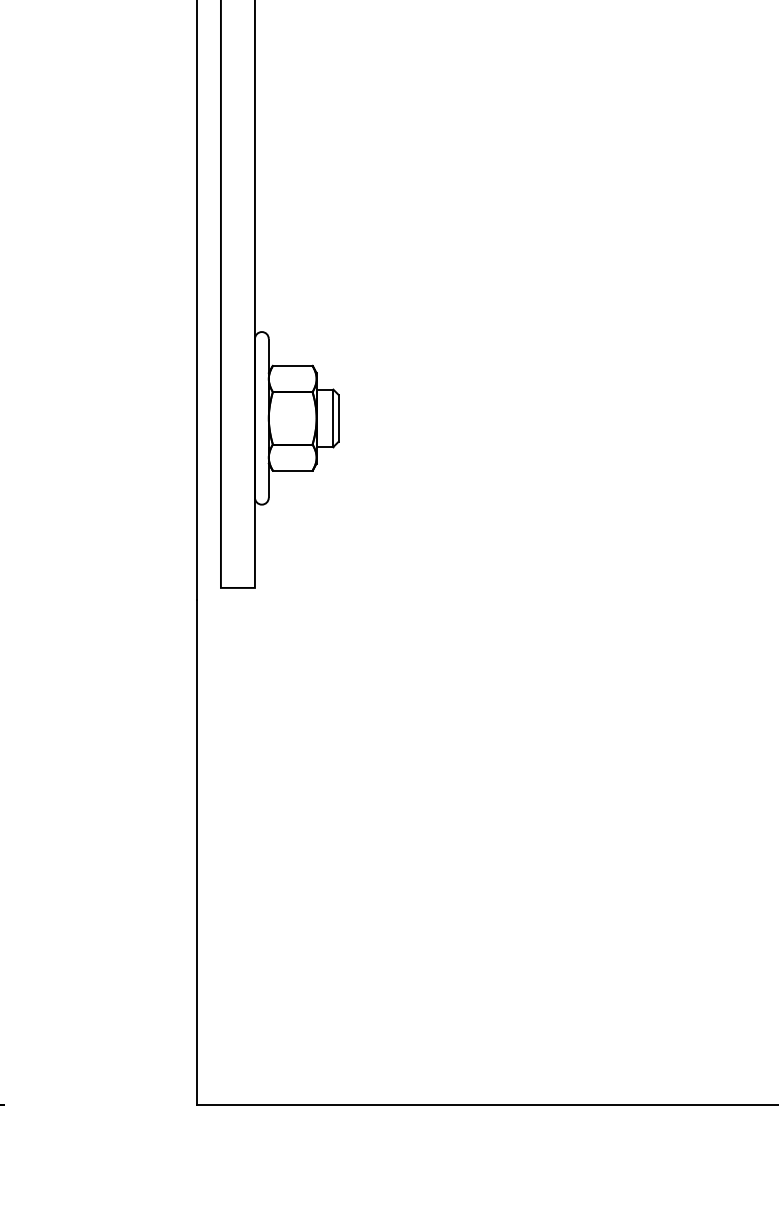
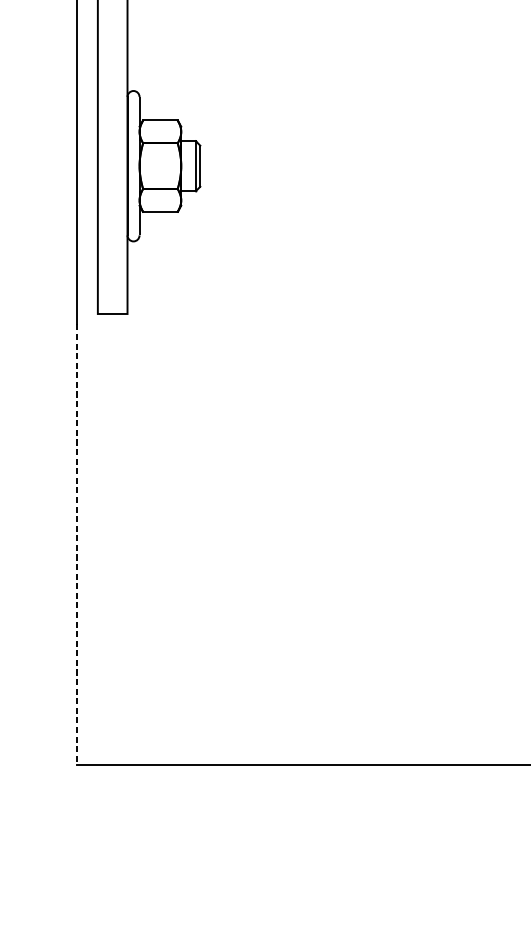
line: (196, 852) -> (76, 544), solid -> dashed

